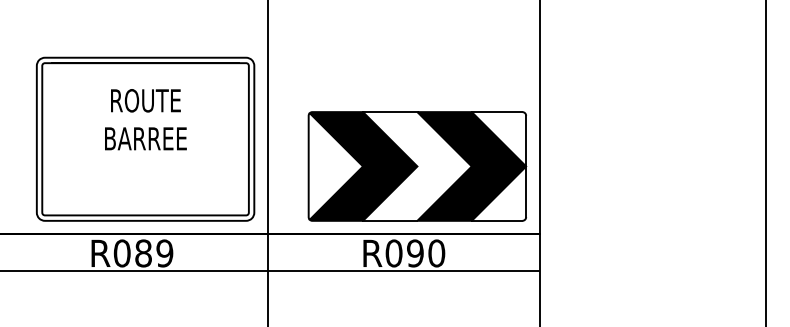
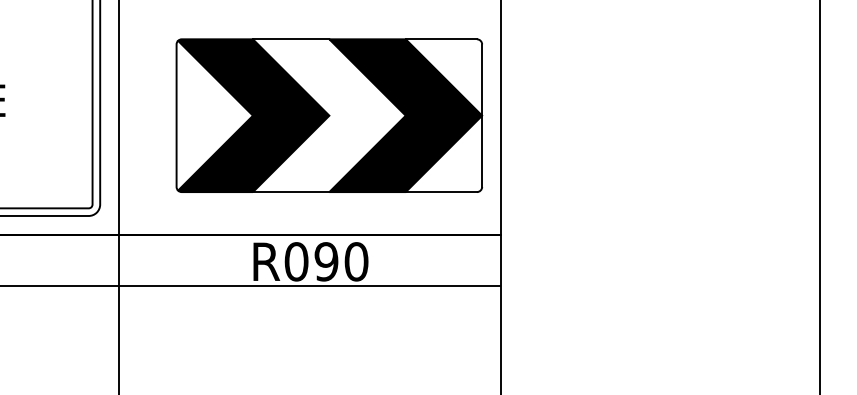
part: (417, 166) -> (329, 115), moved

